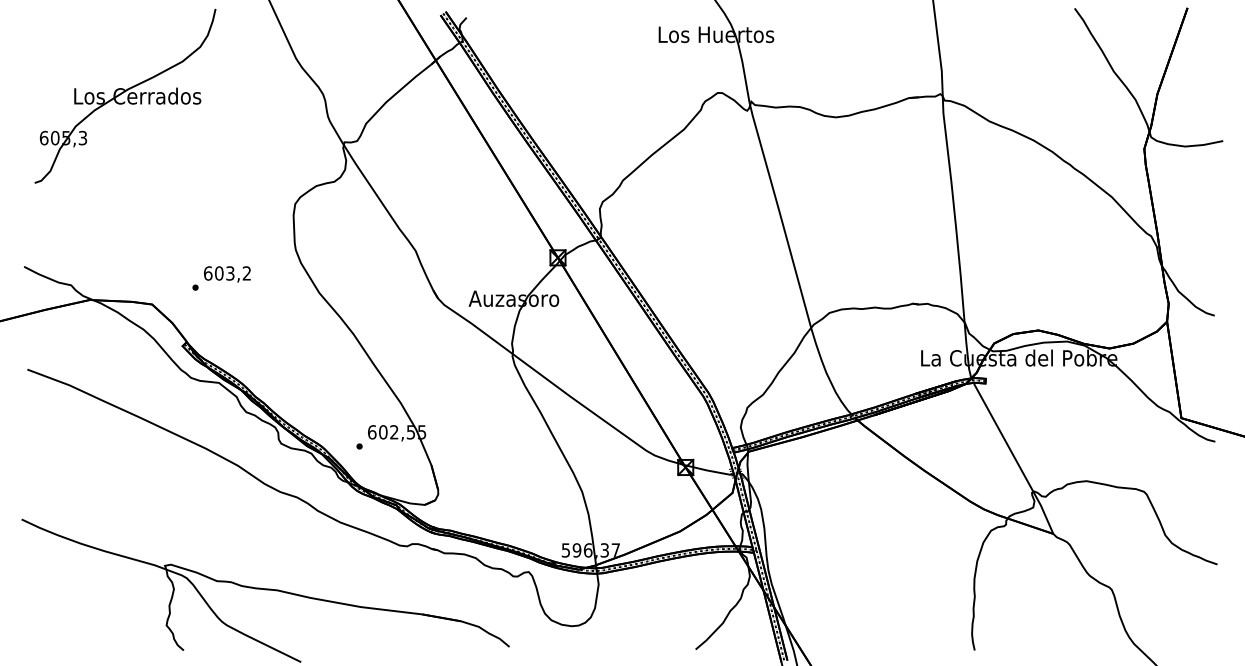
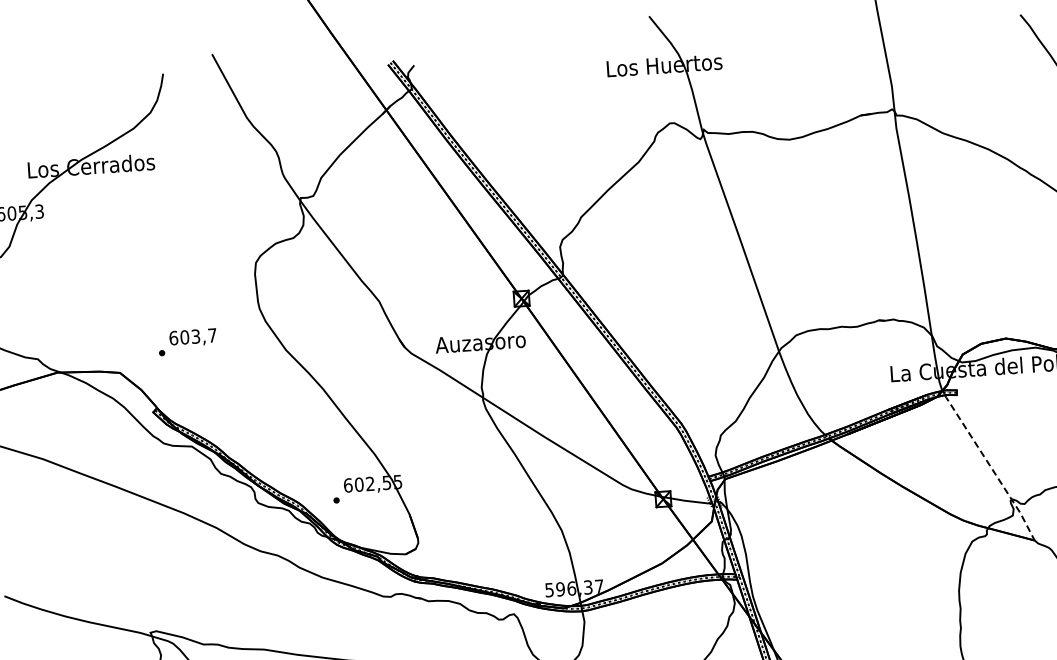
text: (246, 273) -> (211, 335), 603,2 -> 603,7
line: (1014, 458) -> (990, 467), solid -> dashed

